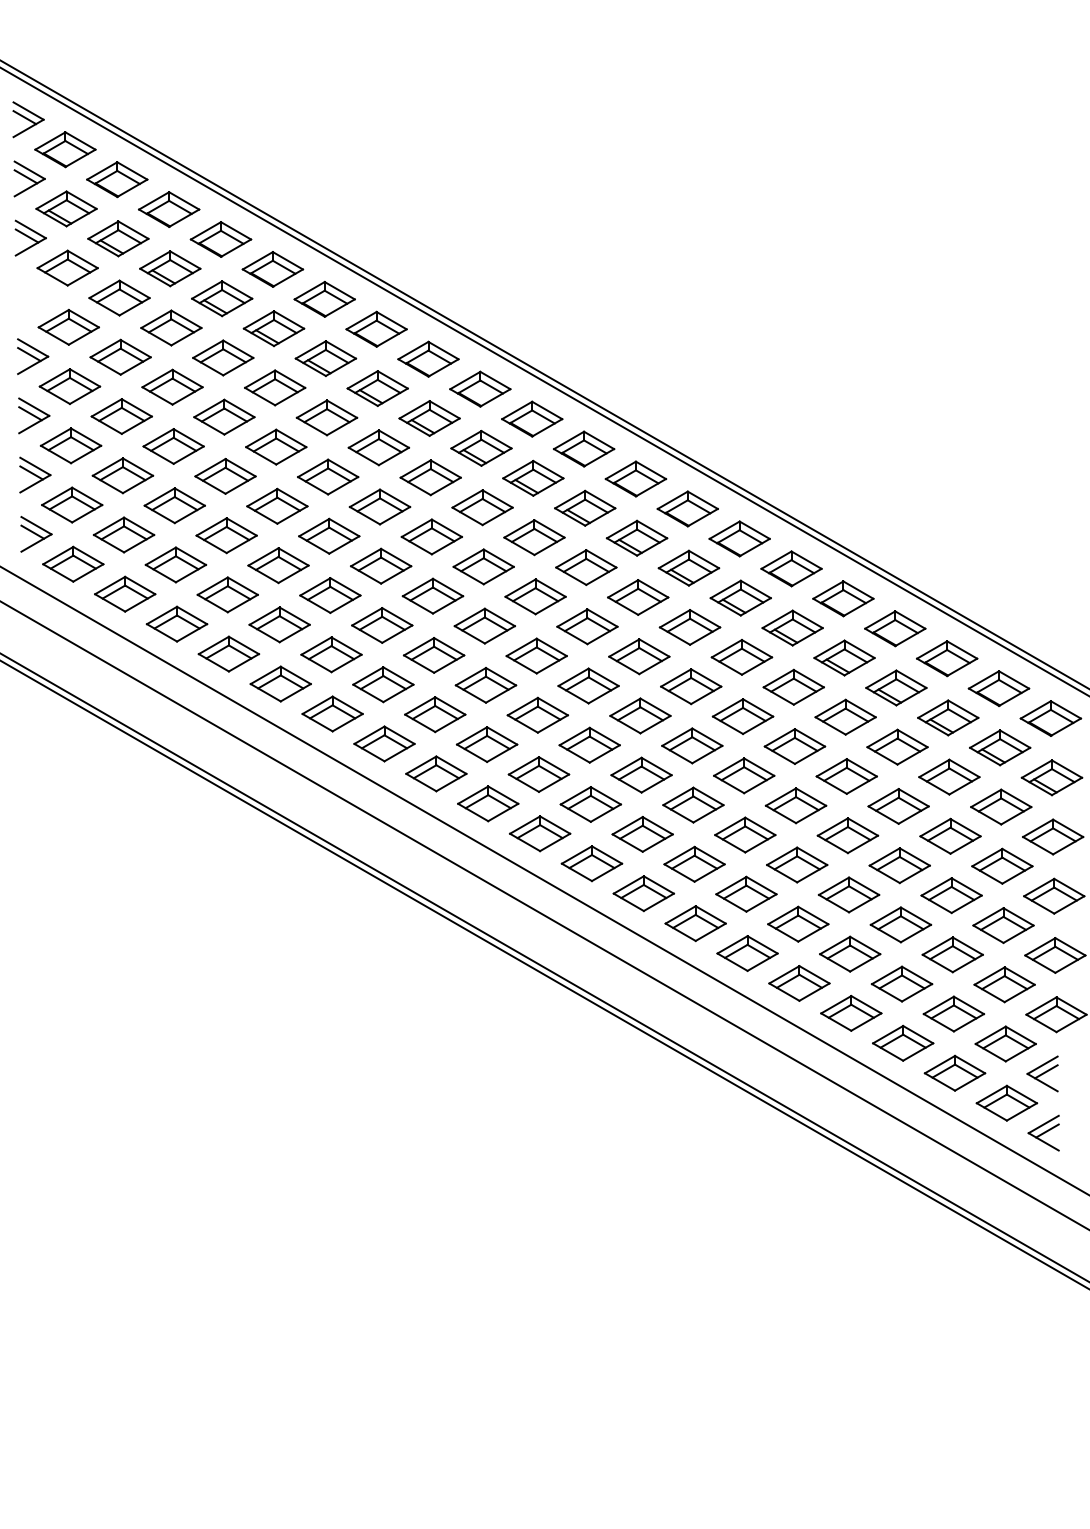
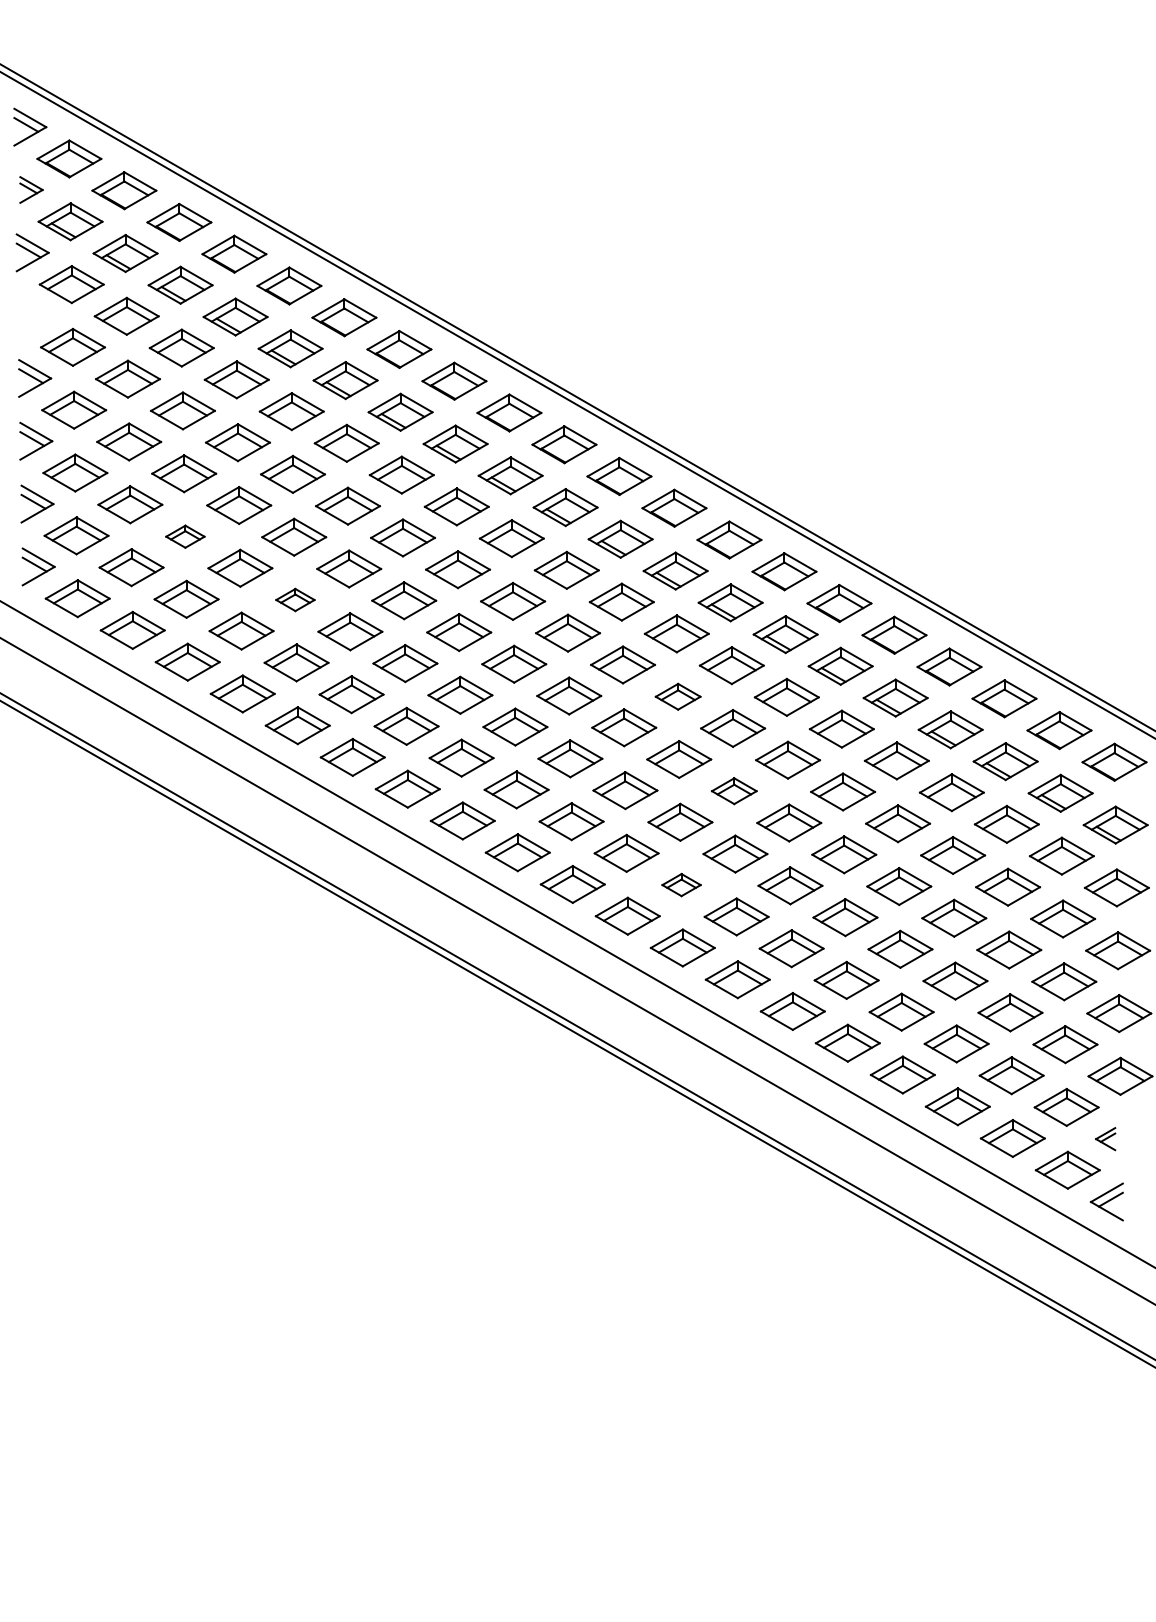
part: (29, 178) -> (31, 189), size x0.7
part: (174, 505) -> (185, 536), size x0.6
part: (278, 565) -> (295, 599), size x0.6
part: (639, 656) -> (678, 696), size x0.7
part: (692, 745) -> (734, 790), size x0.7
part: (642, 833) -> (681, 884), size x0.6
part: (1042, 1073) -> (1105, 1138), size x0.6

